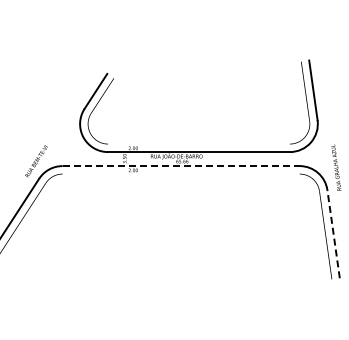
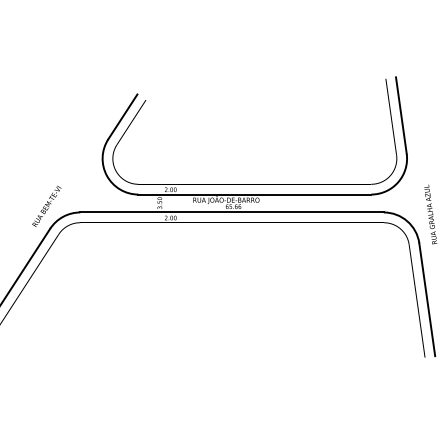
line: (181, 166) -> (232, 213), dashed -> solid
line: (333, 233) -> (427, 298), dashed -> solid

